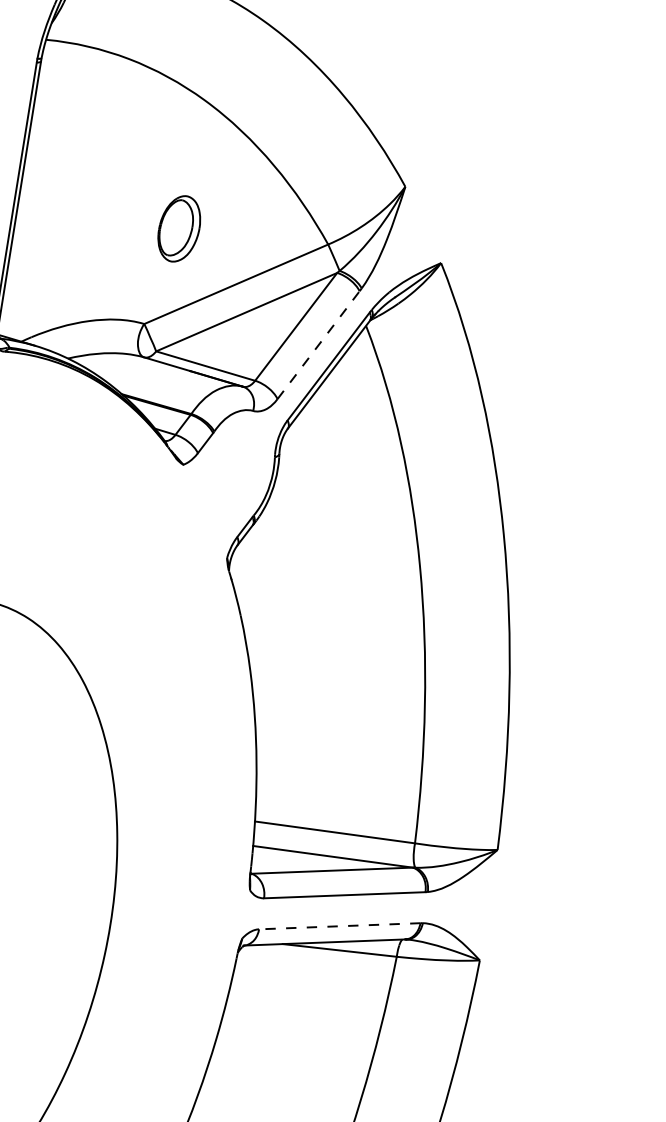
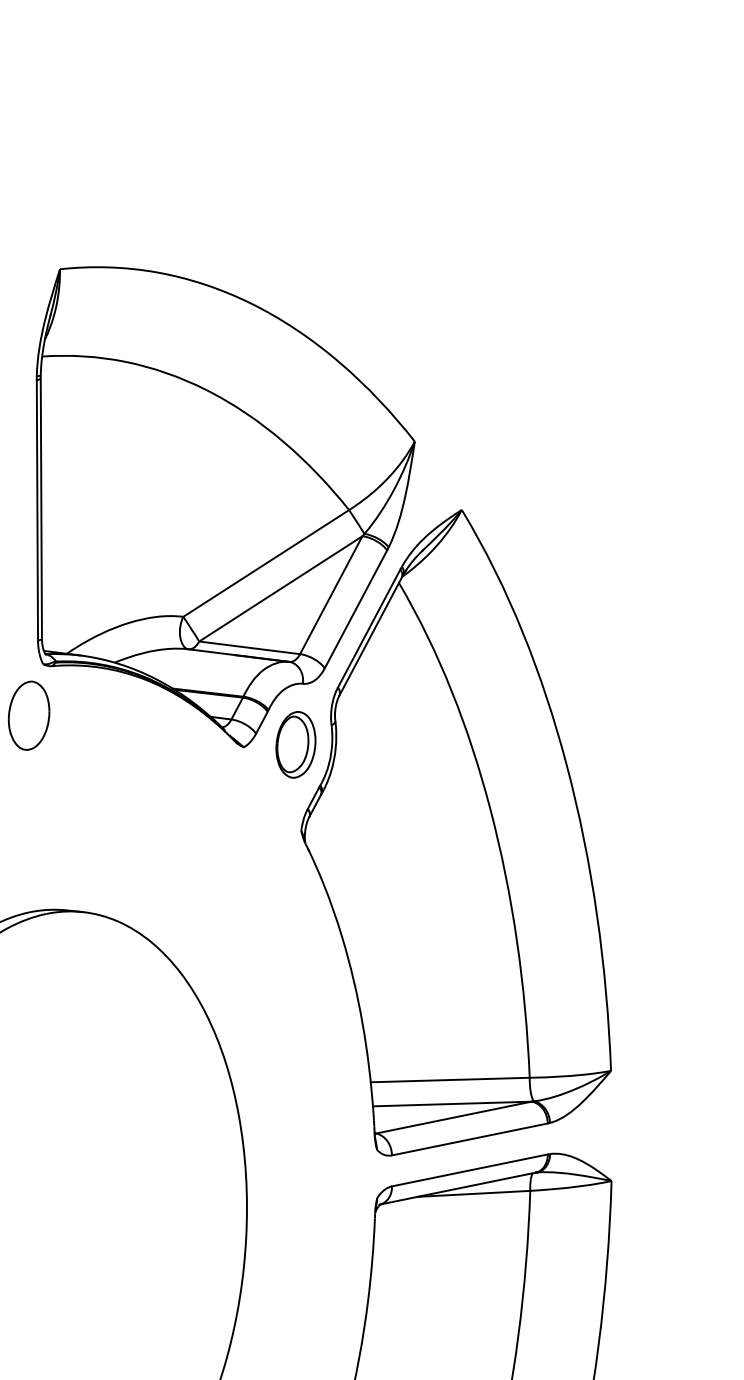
part: (178, 228) -> (295, 744), moved
line: (318, 345) -> (355, 609), dashed -> solid
line: (339, 926) -> (469, 1170), dashed -> solid

